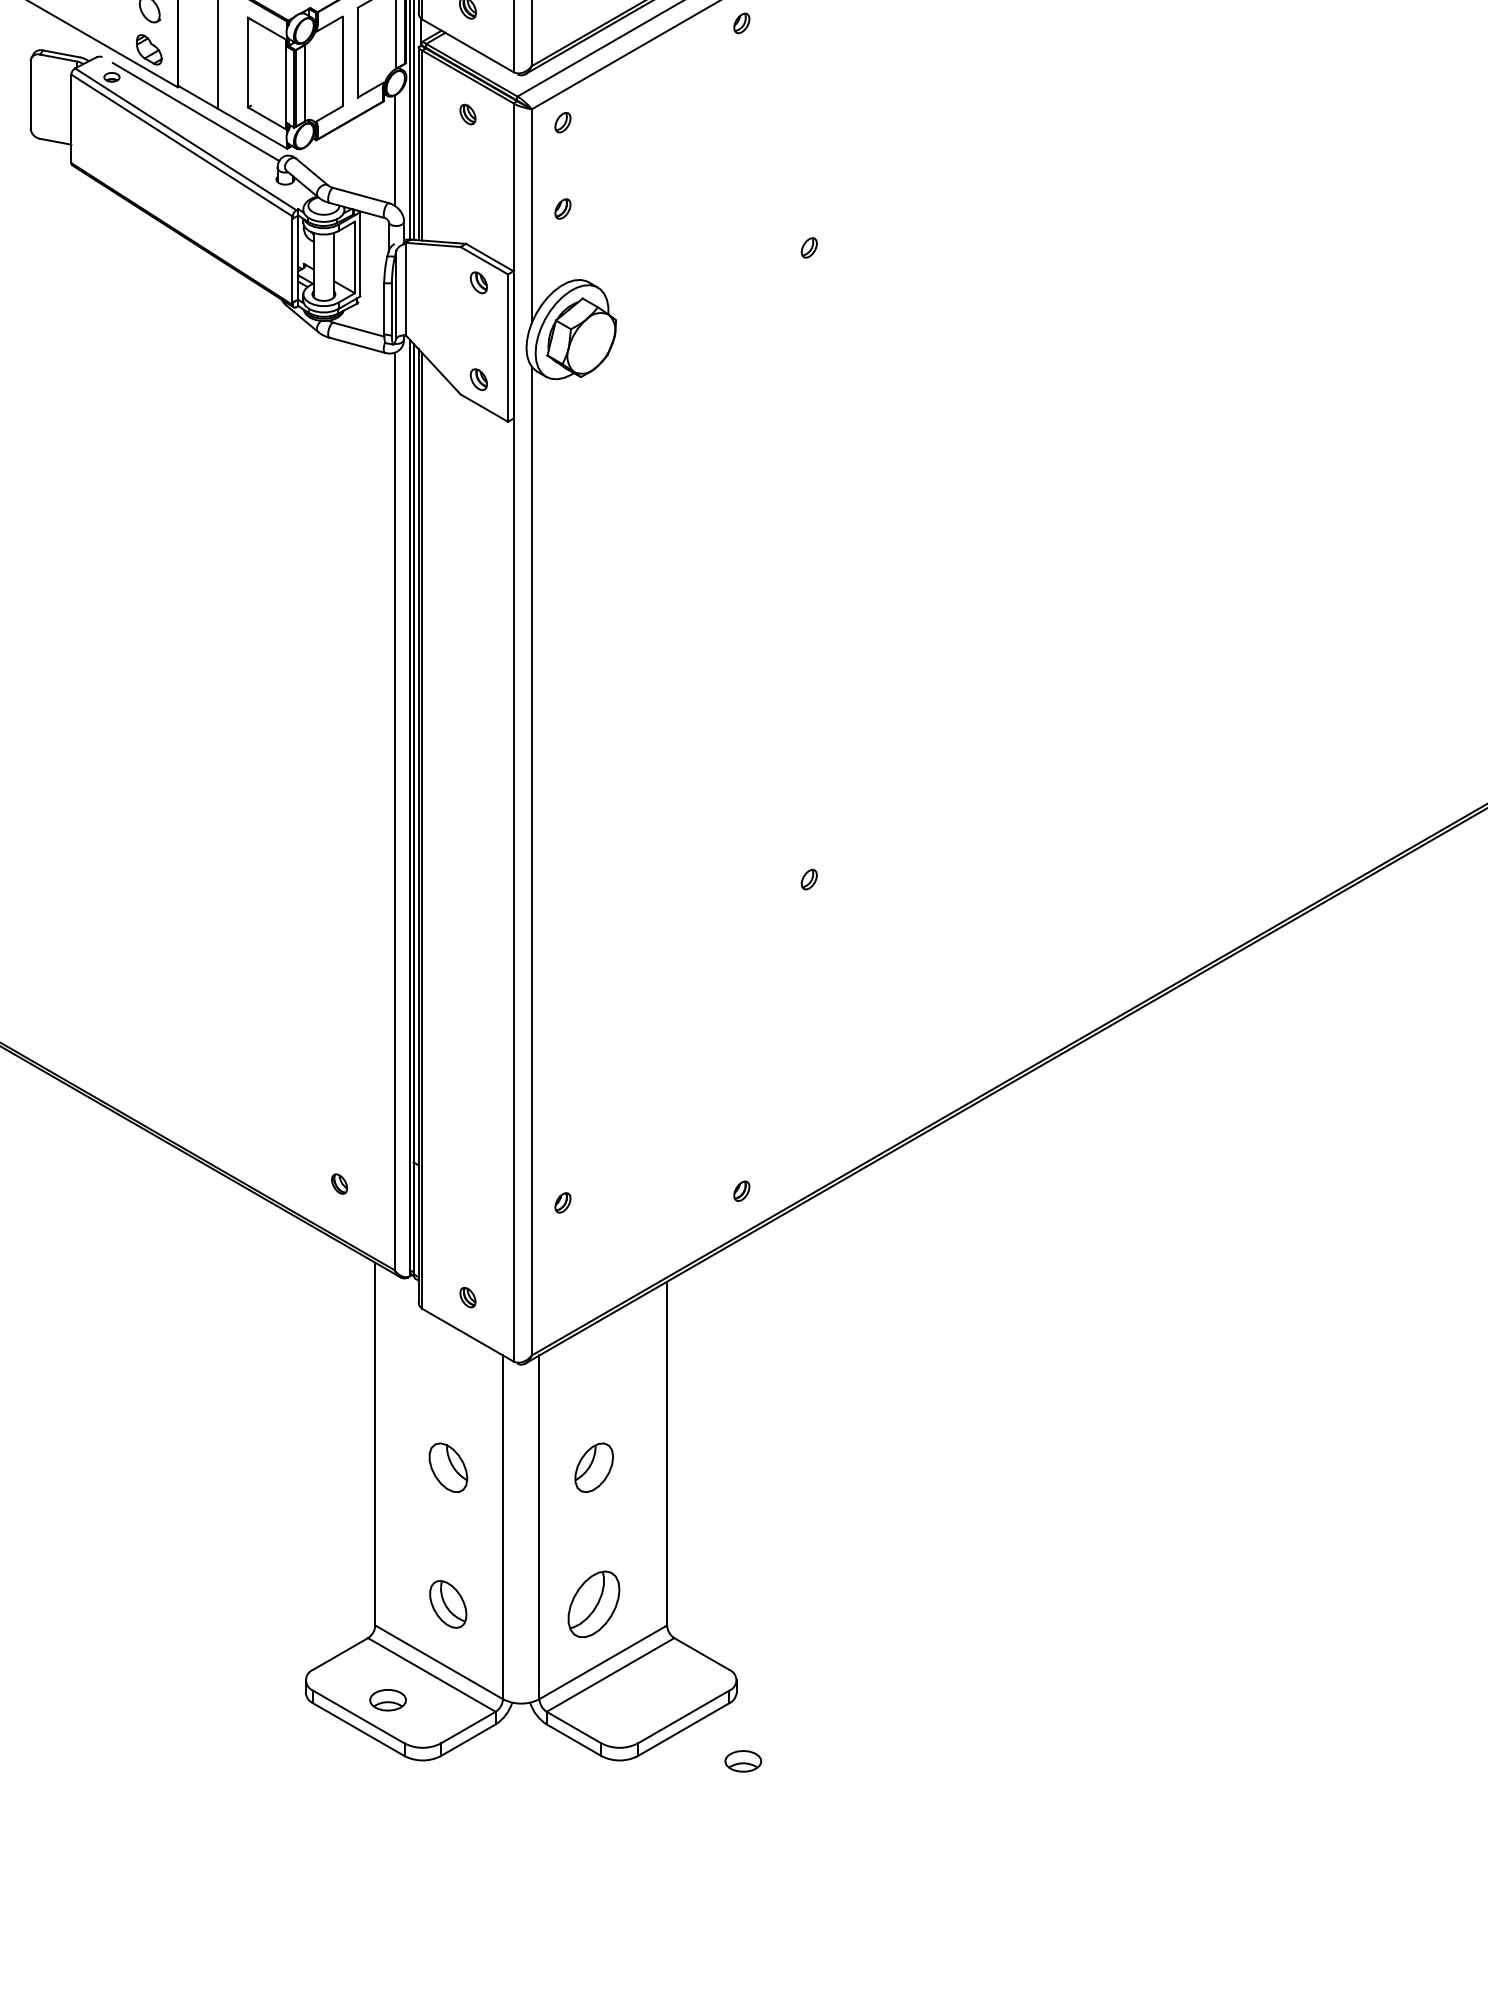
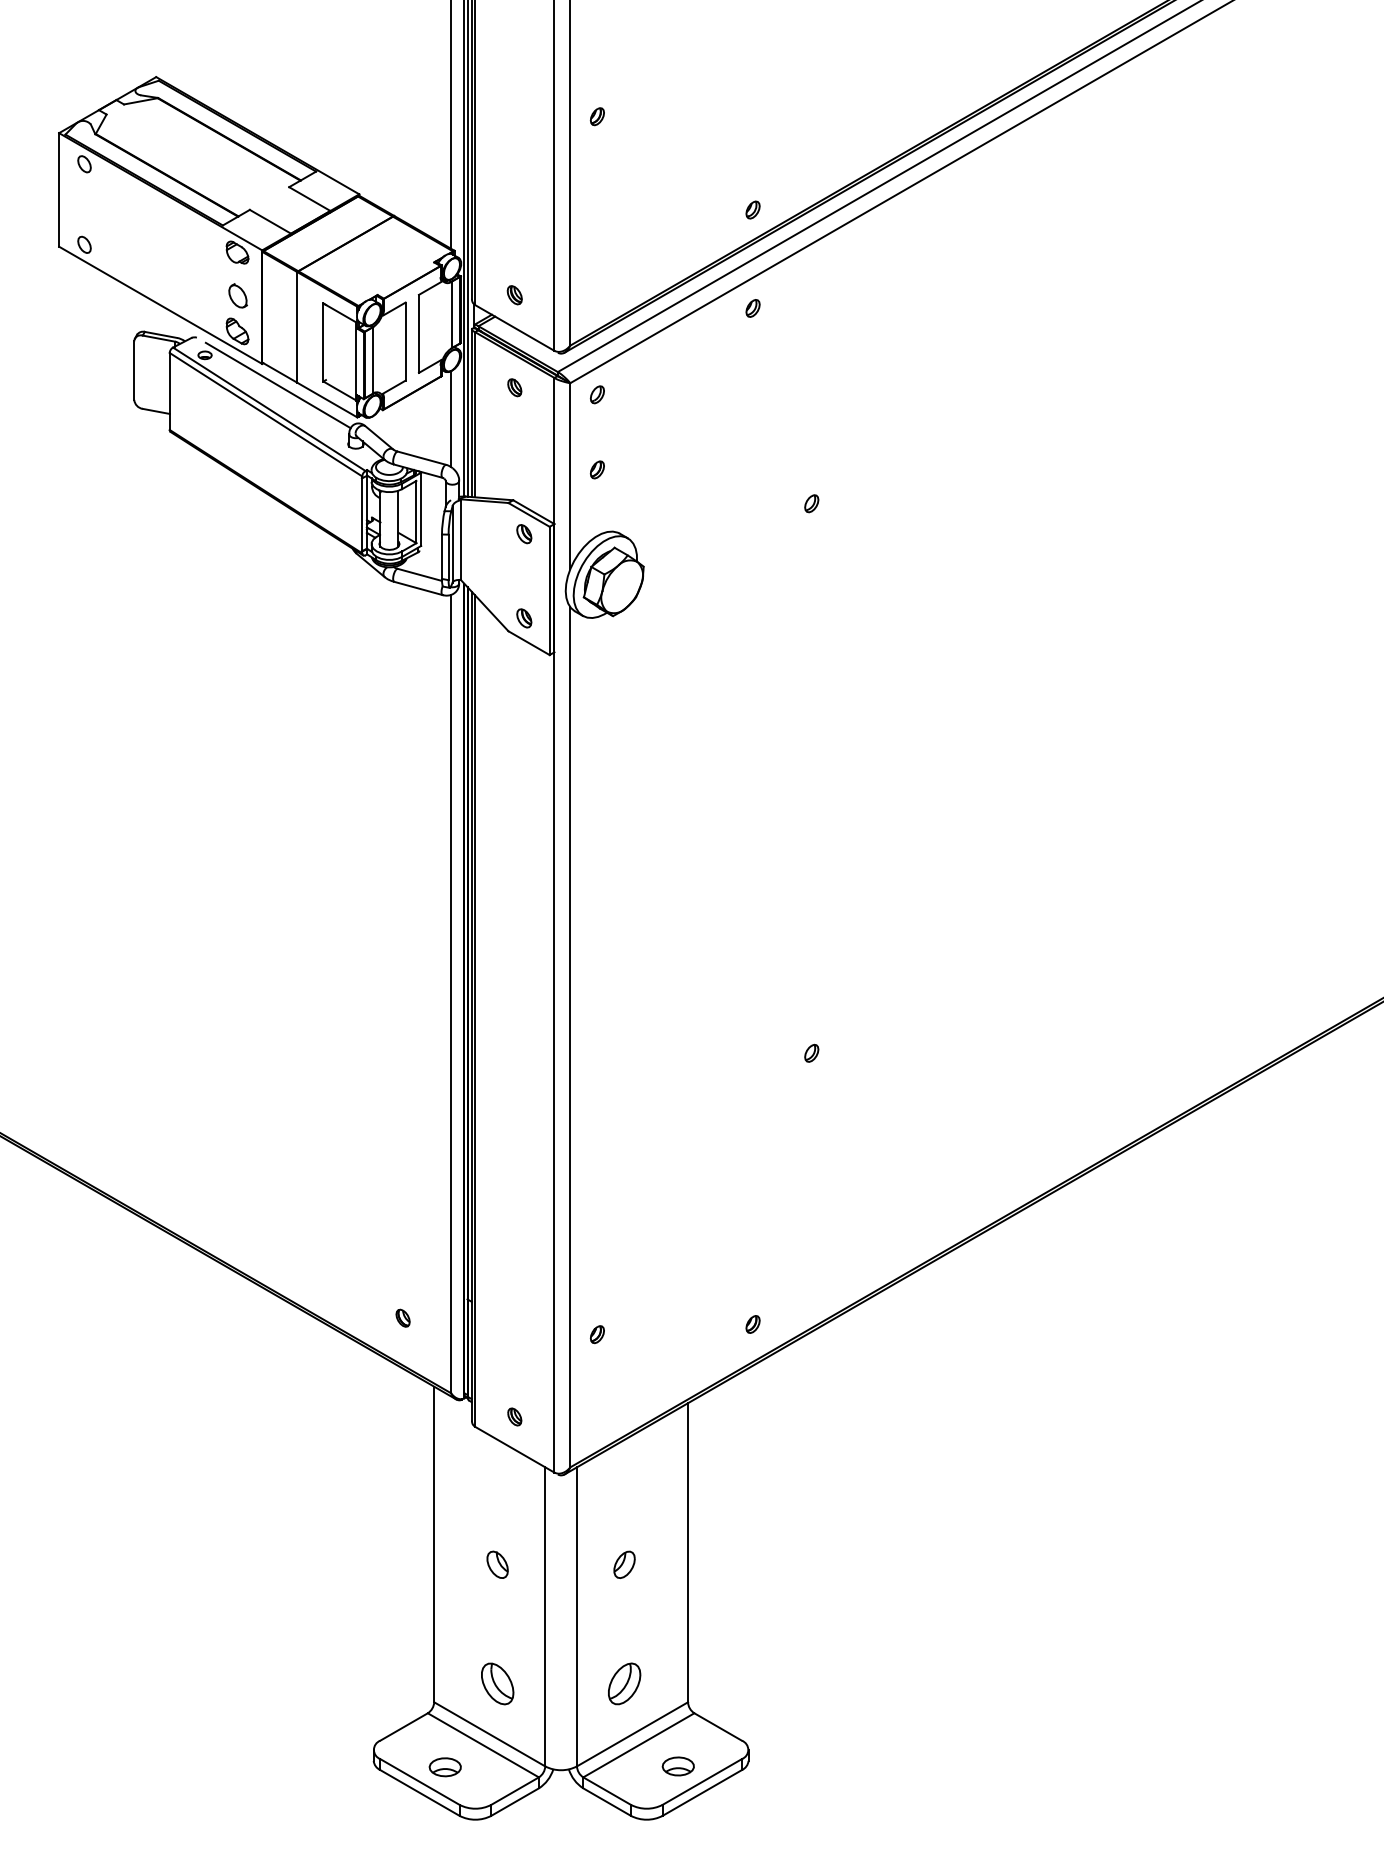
part: (448, 1467) -> (497, 1564), size x0.62
part: (594, 1467) -> (624, 1564), size x0.62
part: (594, 1603) -> (624, 1683), size x0.71
part: (742, 1761) -> (677, 1766), moved

